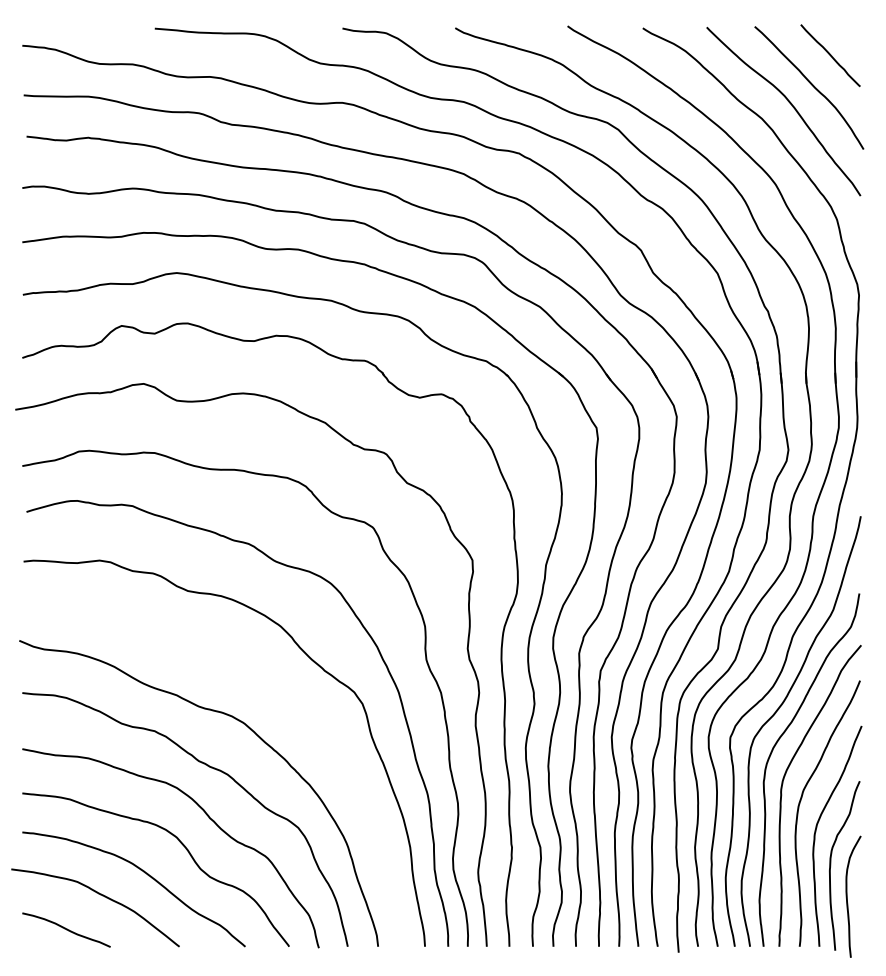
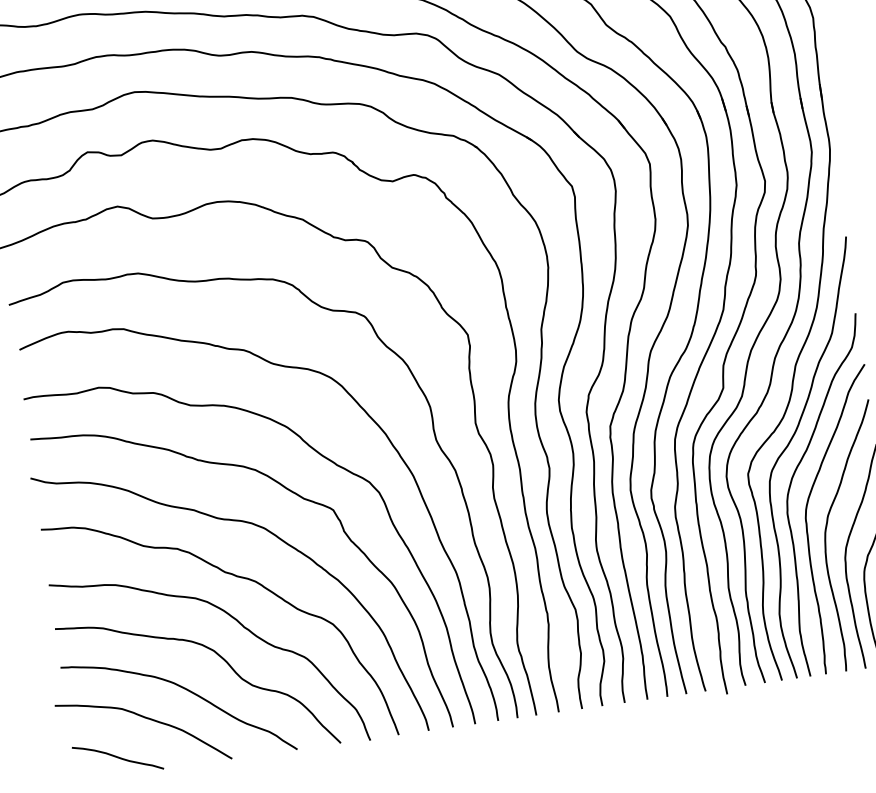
curve: (275, 691) -> (291, 492), added

